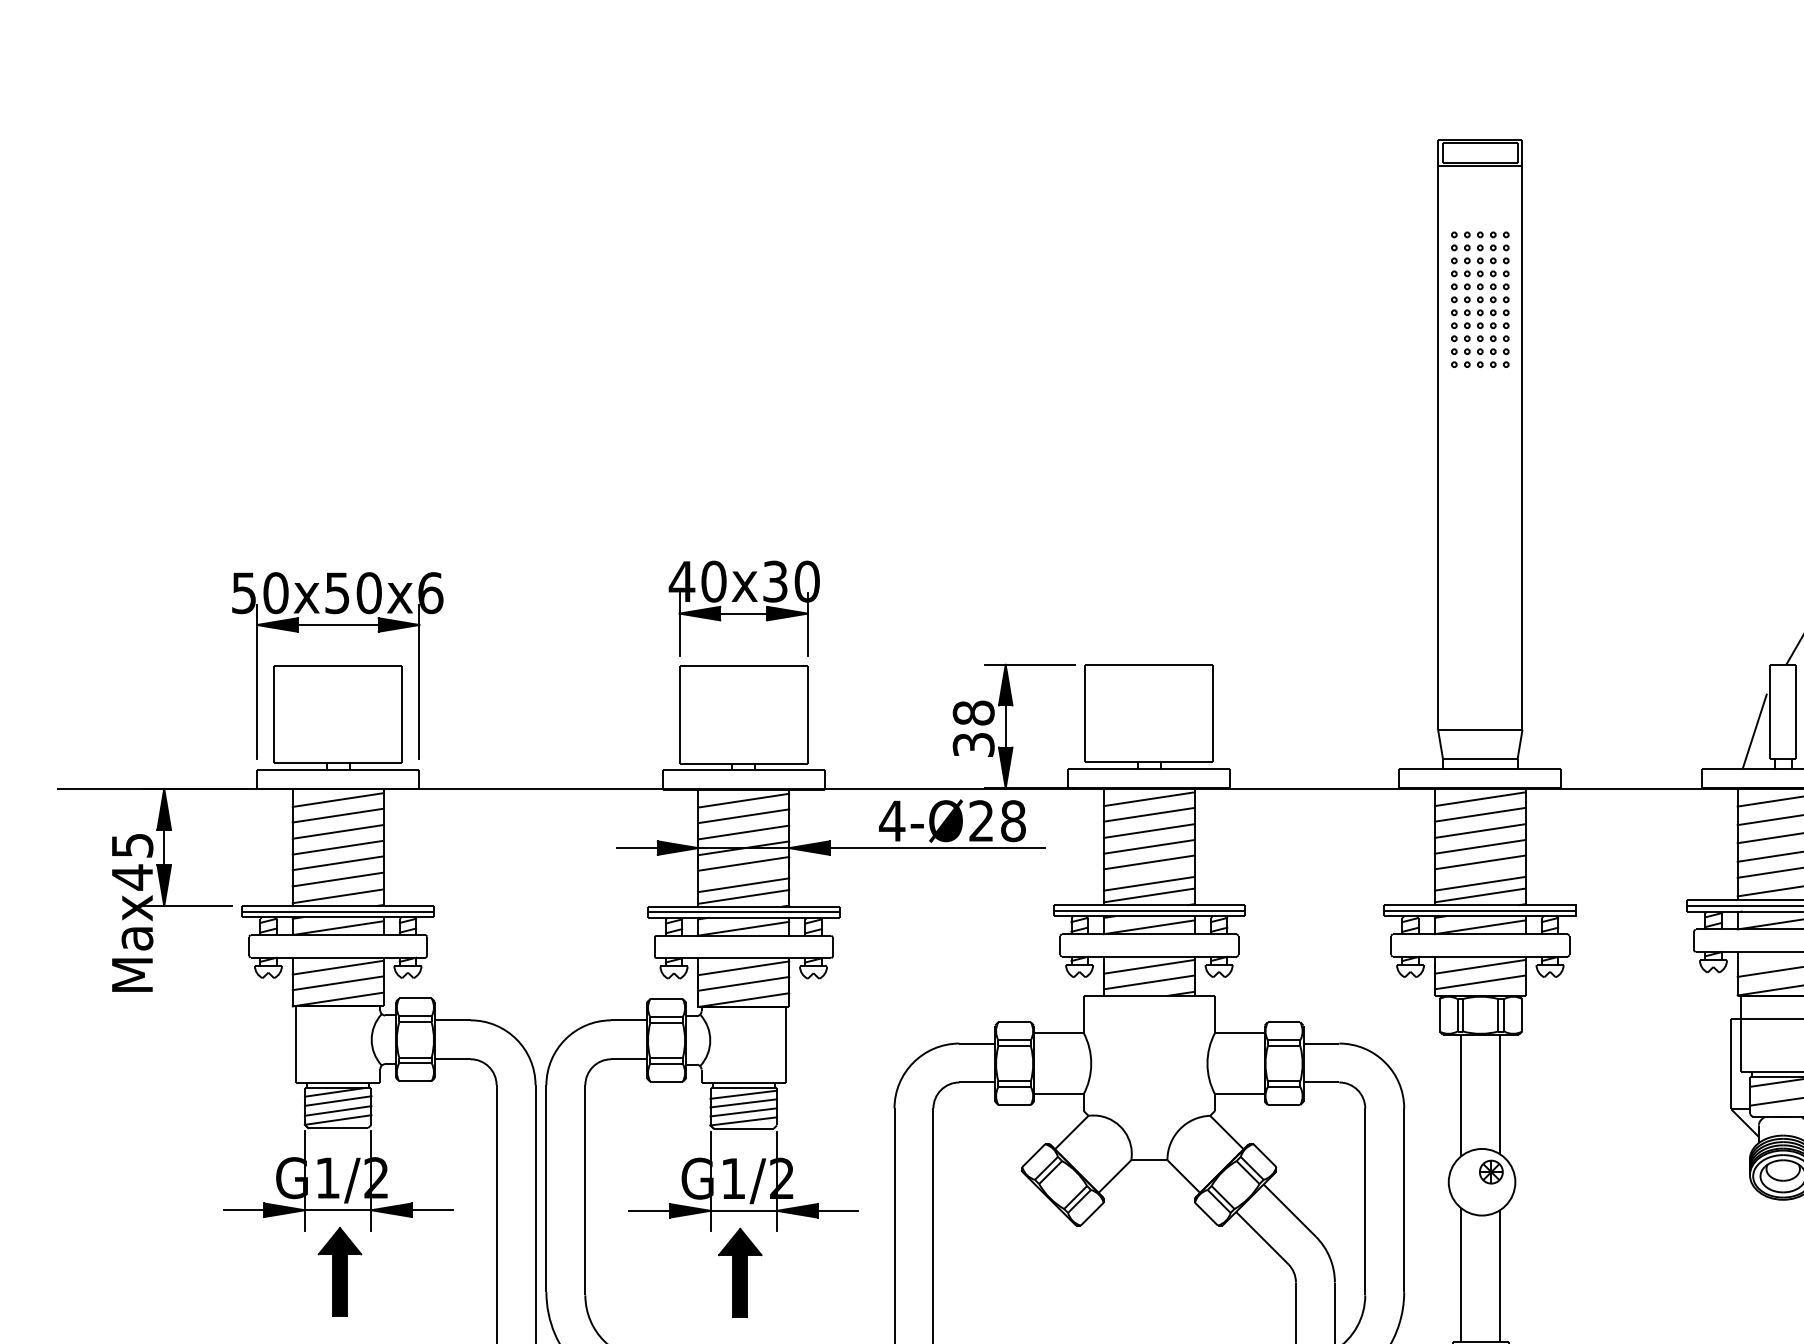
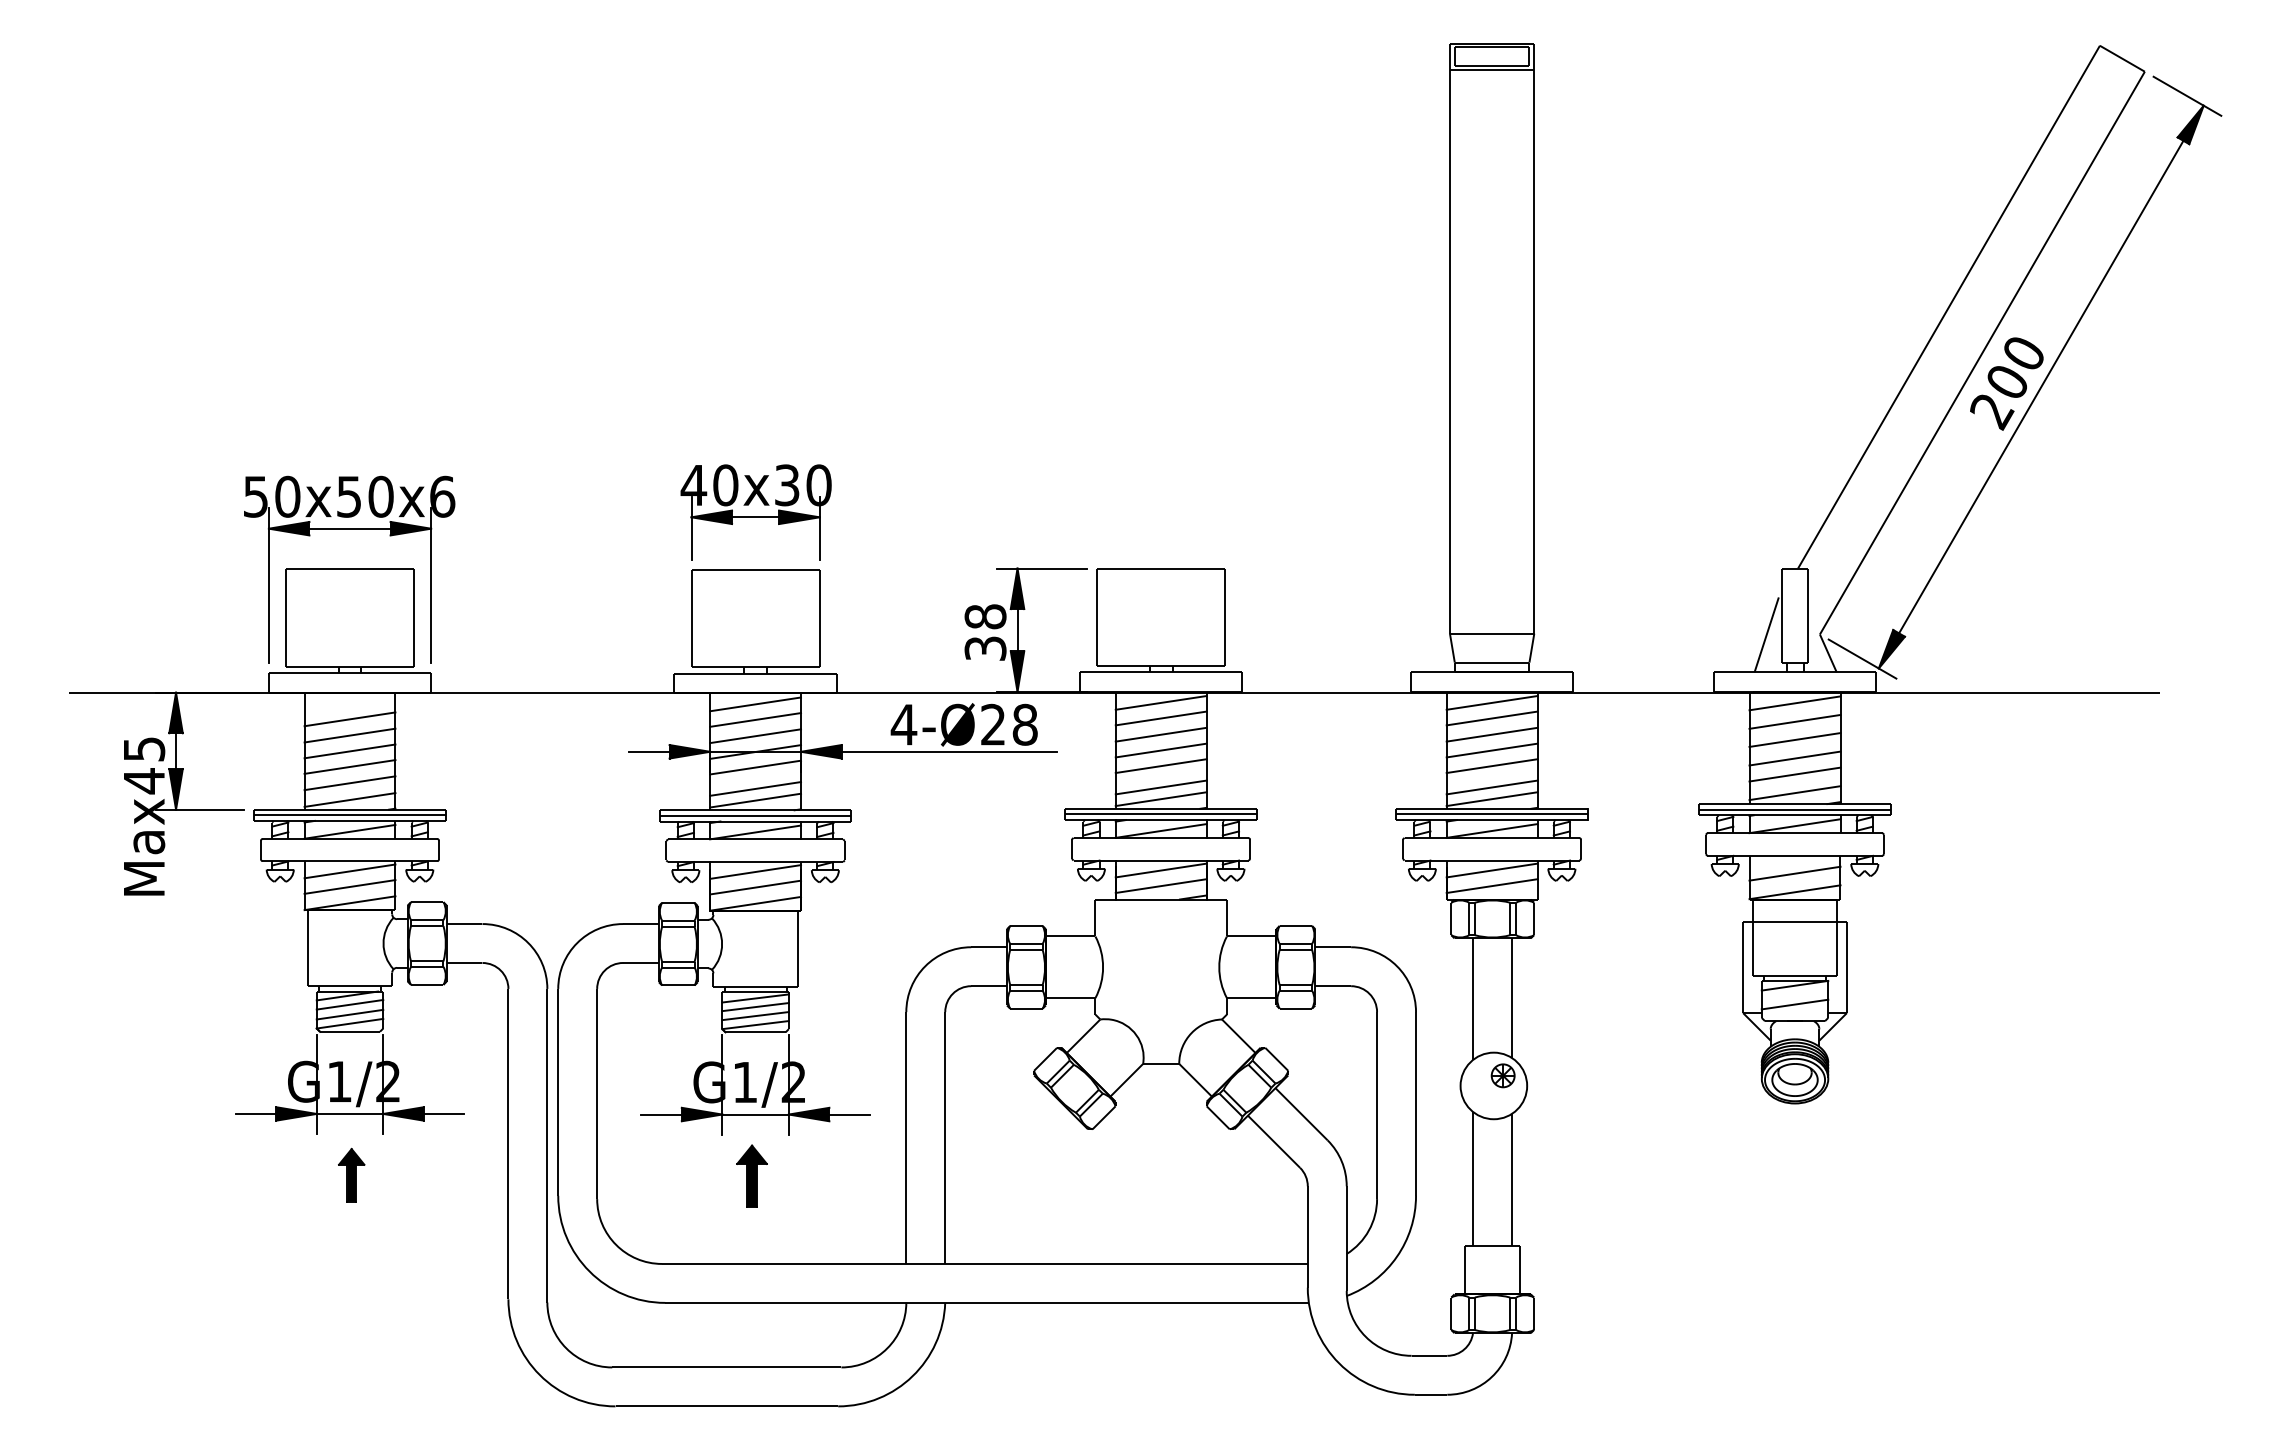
part: (1479, 299) -> (1491, 203), removed
line: (337, 799) -> (349, 703), removed
part: (339, 1270) -> (351, 1174), size x0.6
part: (739, 1271) -> (751, 1175), size x0.7

